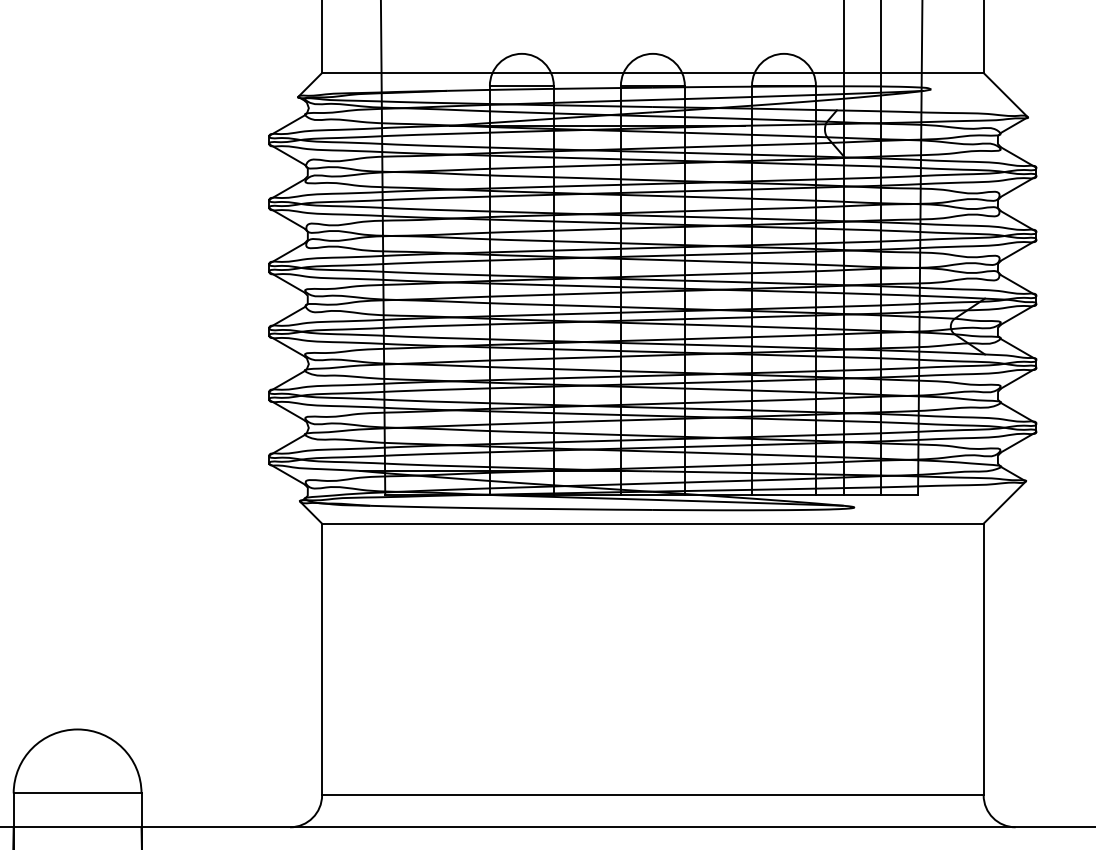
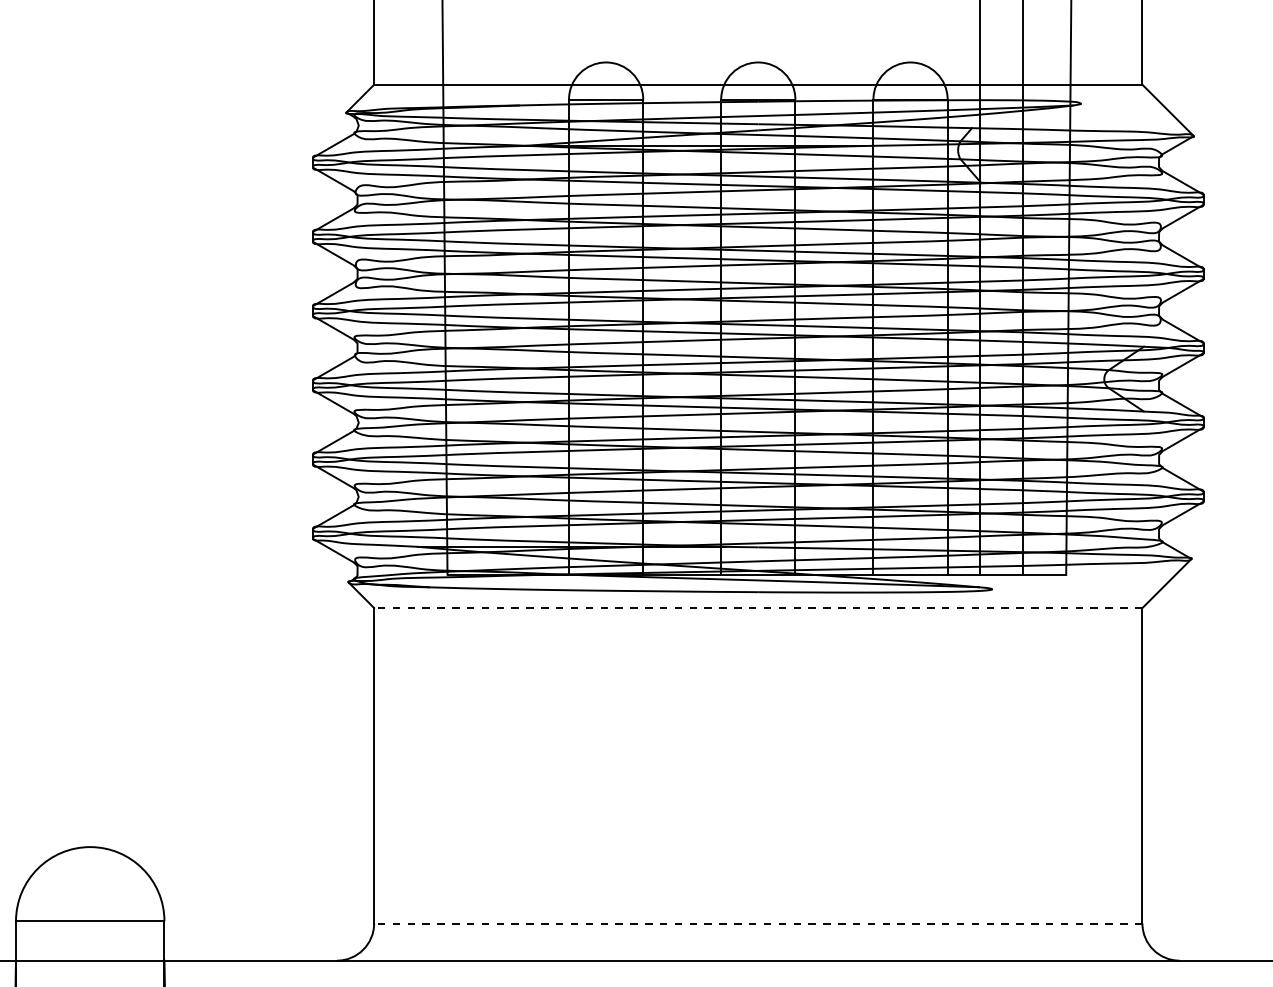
line: (652, 524) -> (757, 608), solid -> dashed
line: (652, 795) -> (757, 923), solid -> dashed

